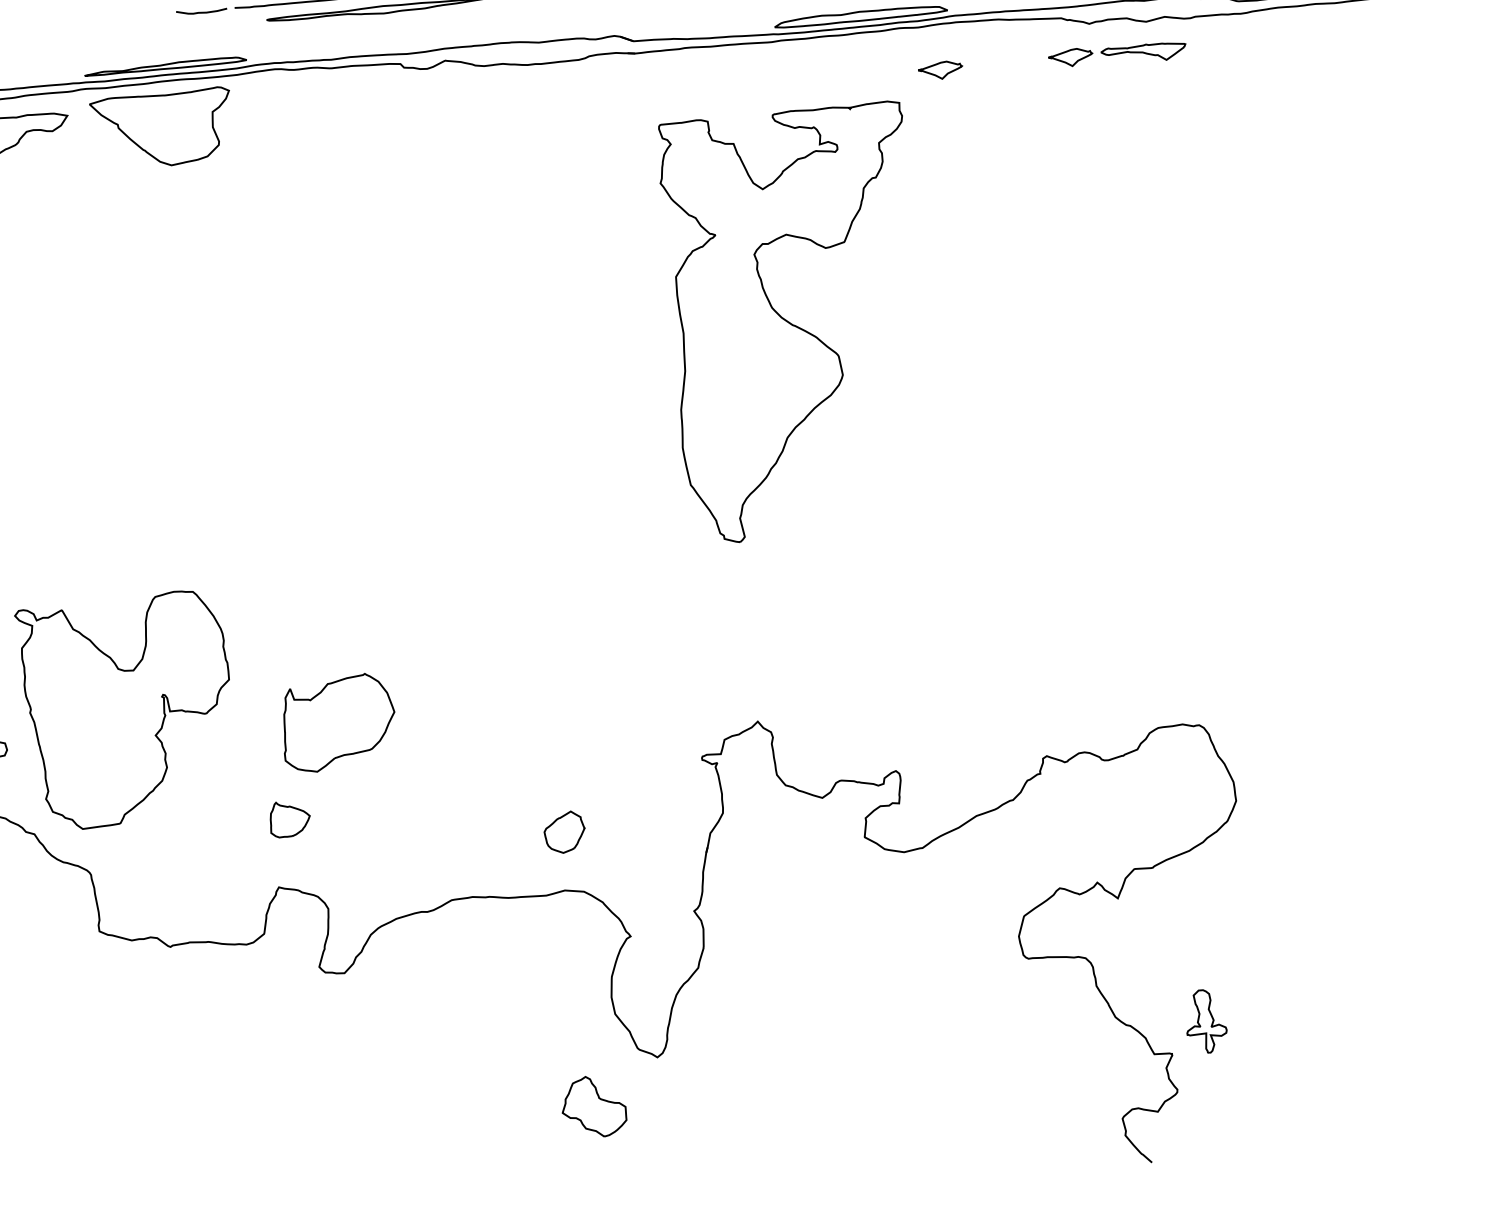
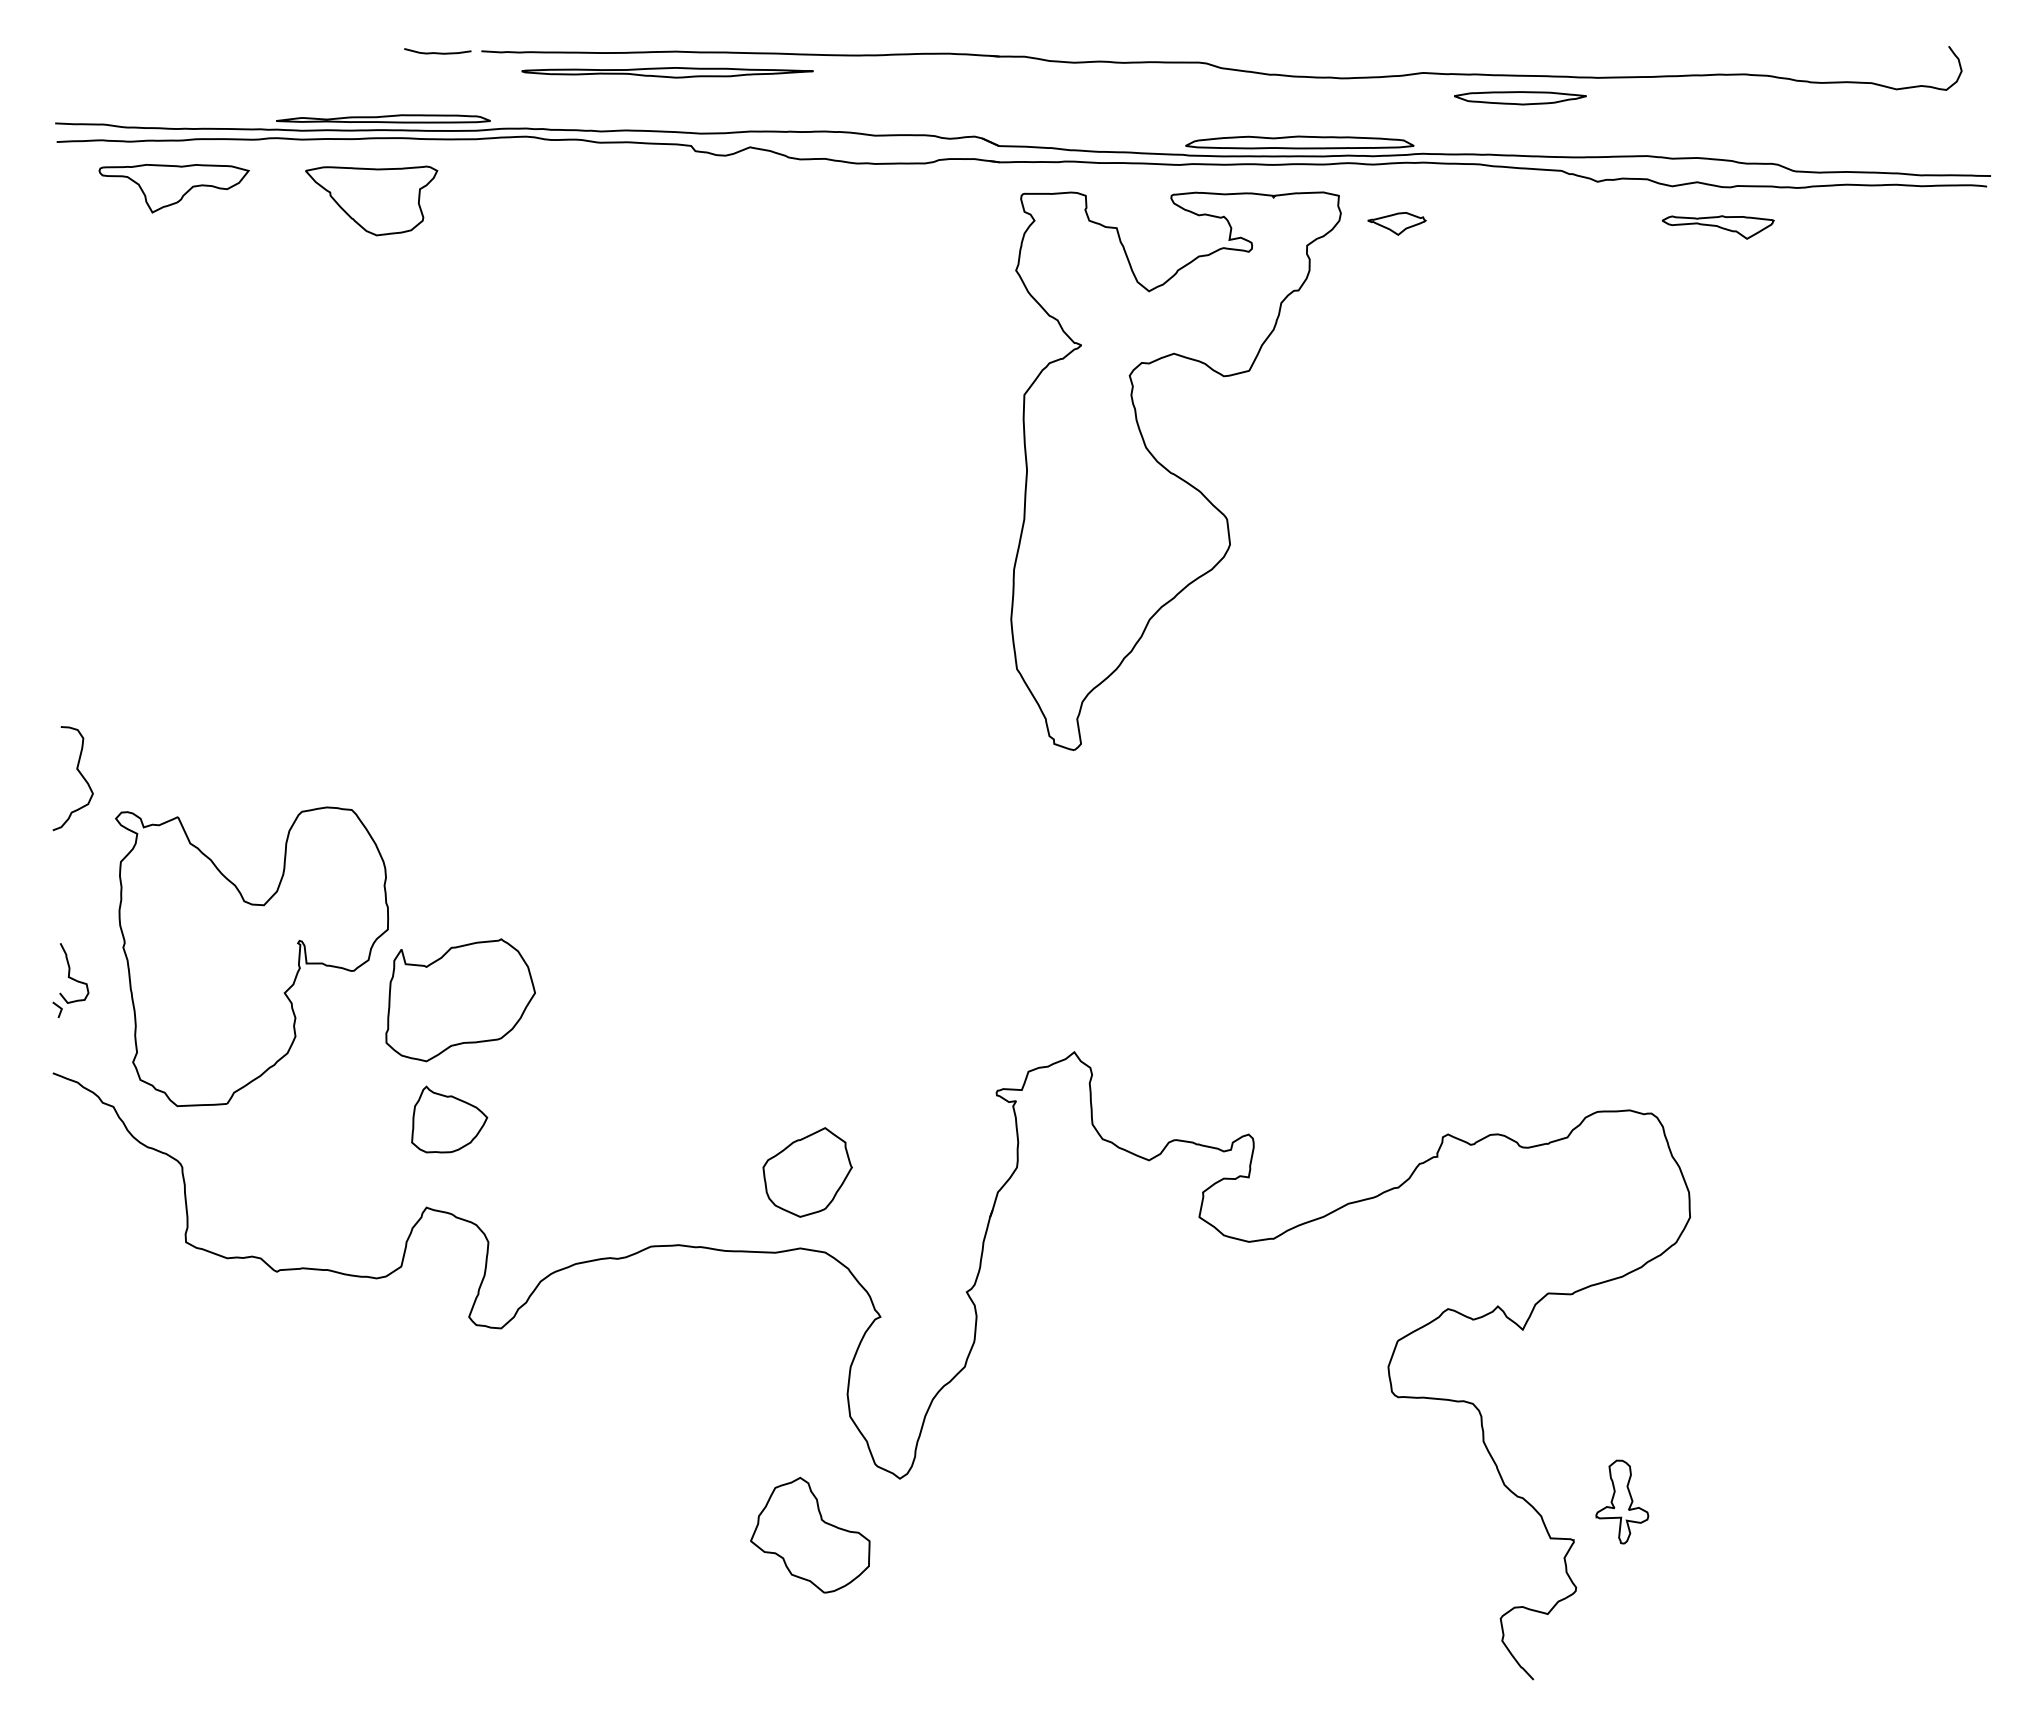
part: (1144, 53) -> (1718, 227), moved
part: (1070, 57) -> (1568, 223), removed
part: (162, 129) -> (371, 200), size x0.71
part: (796, 322) -> (1175, 470), moved
part: (338, 723) -> (460, 1000), moved
part: (289, 818) -> (449, 1119), size x1.43
part: (564, 832) -> (807, 1172), size x1.67
part: (593, 1106) -> (810, 1534), size x1.43

